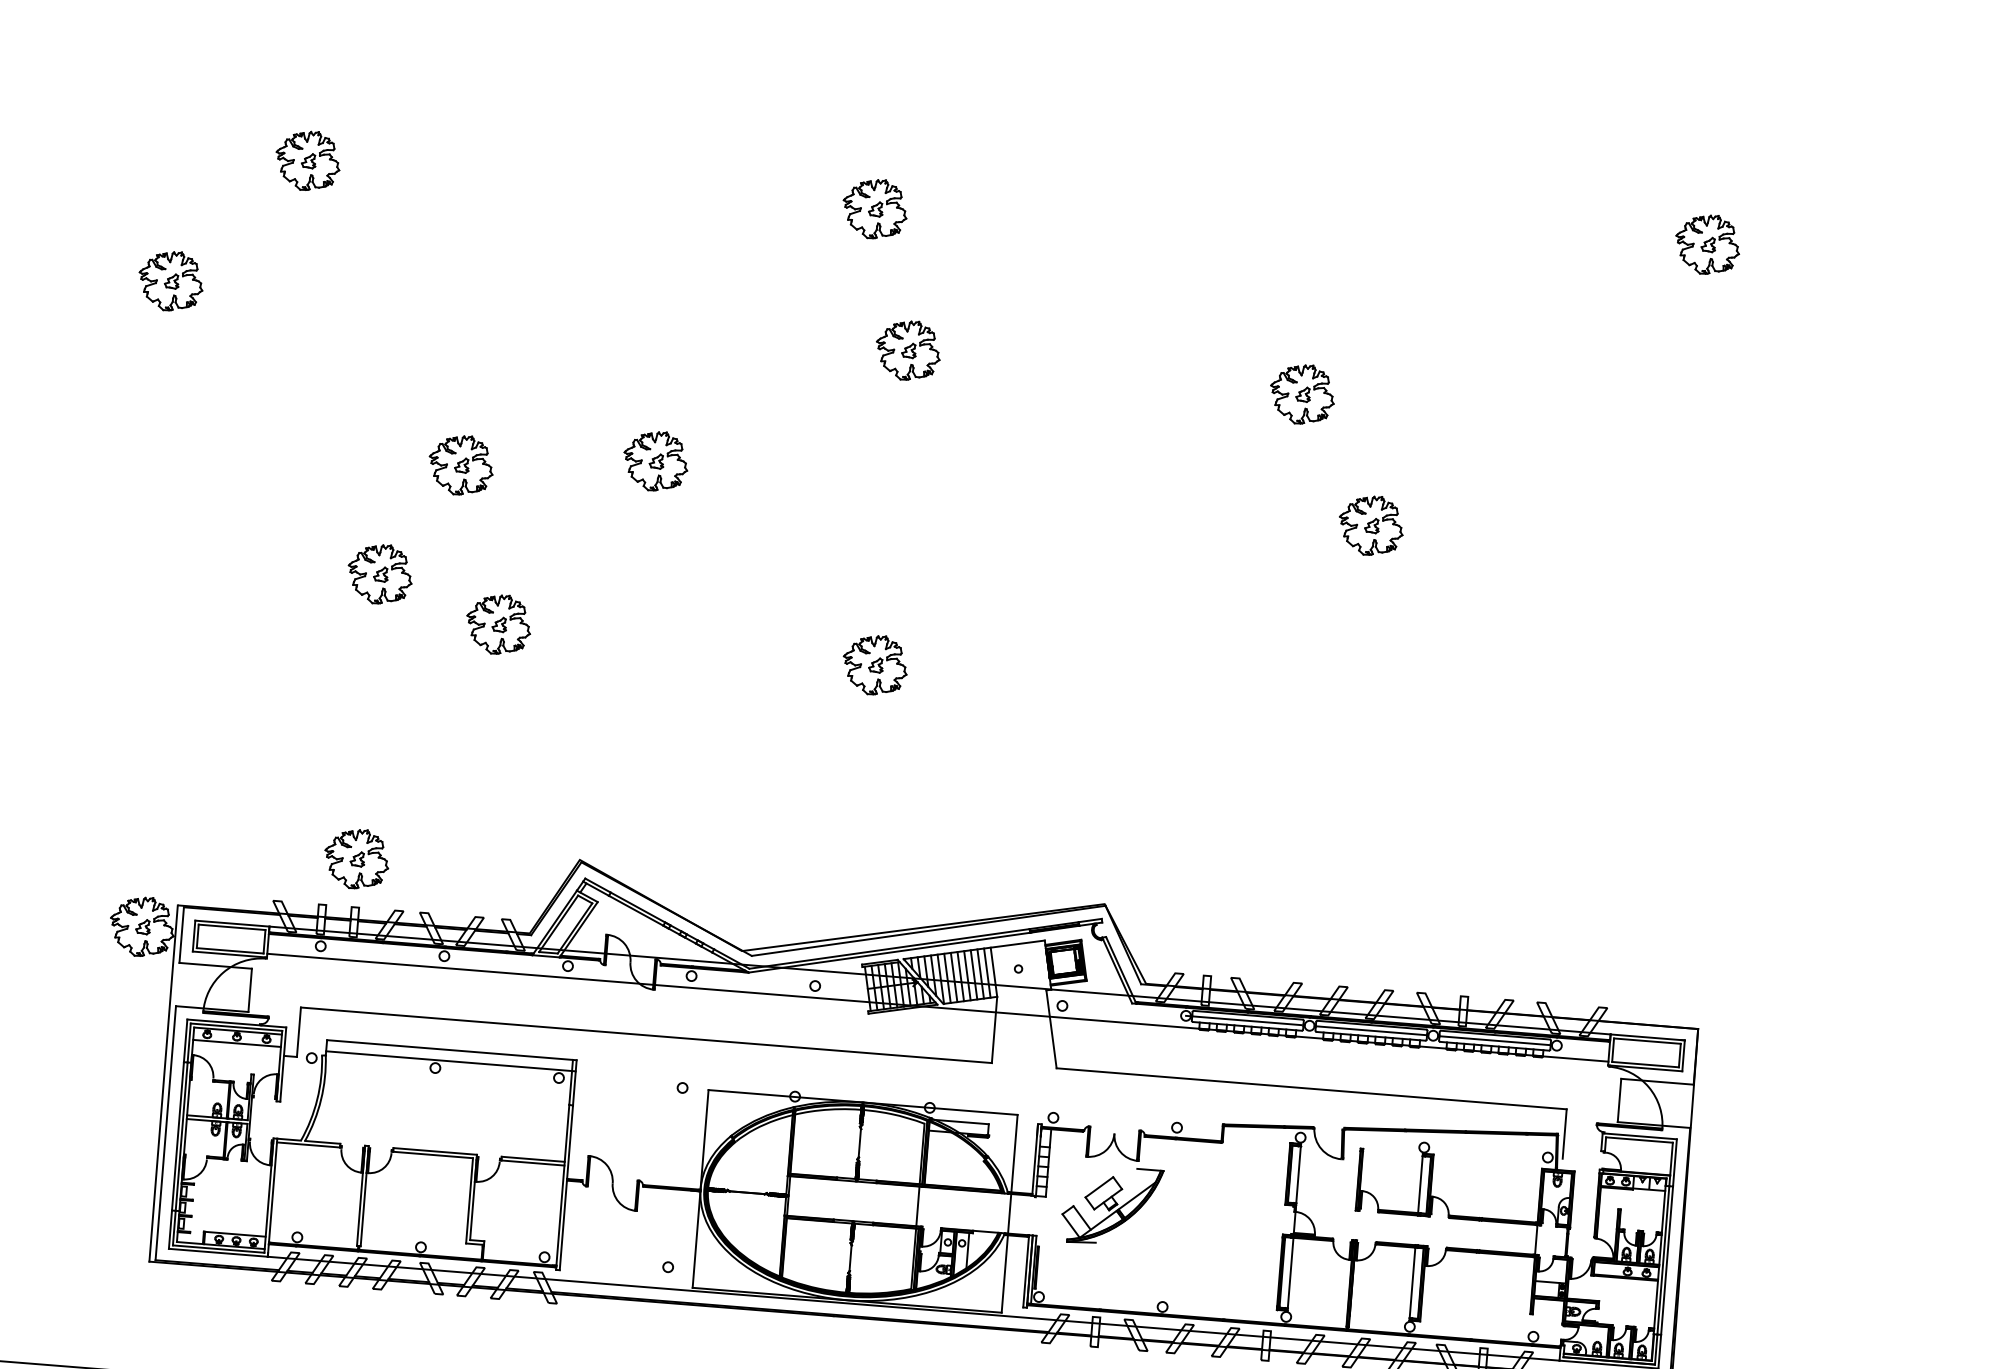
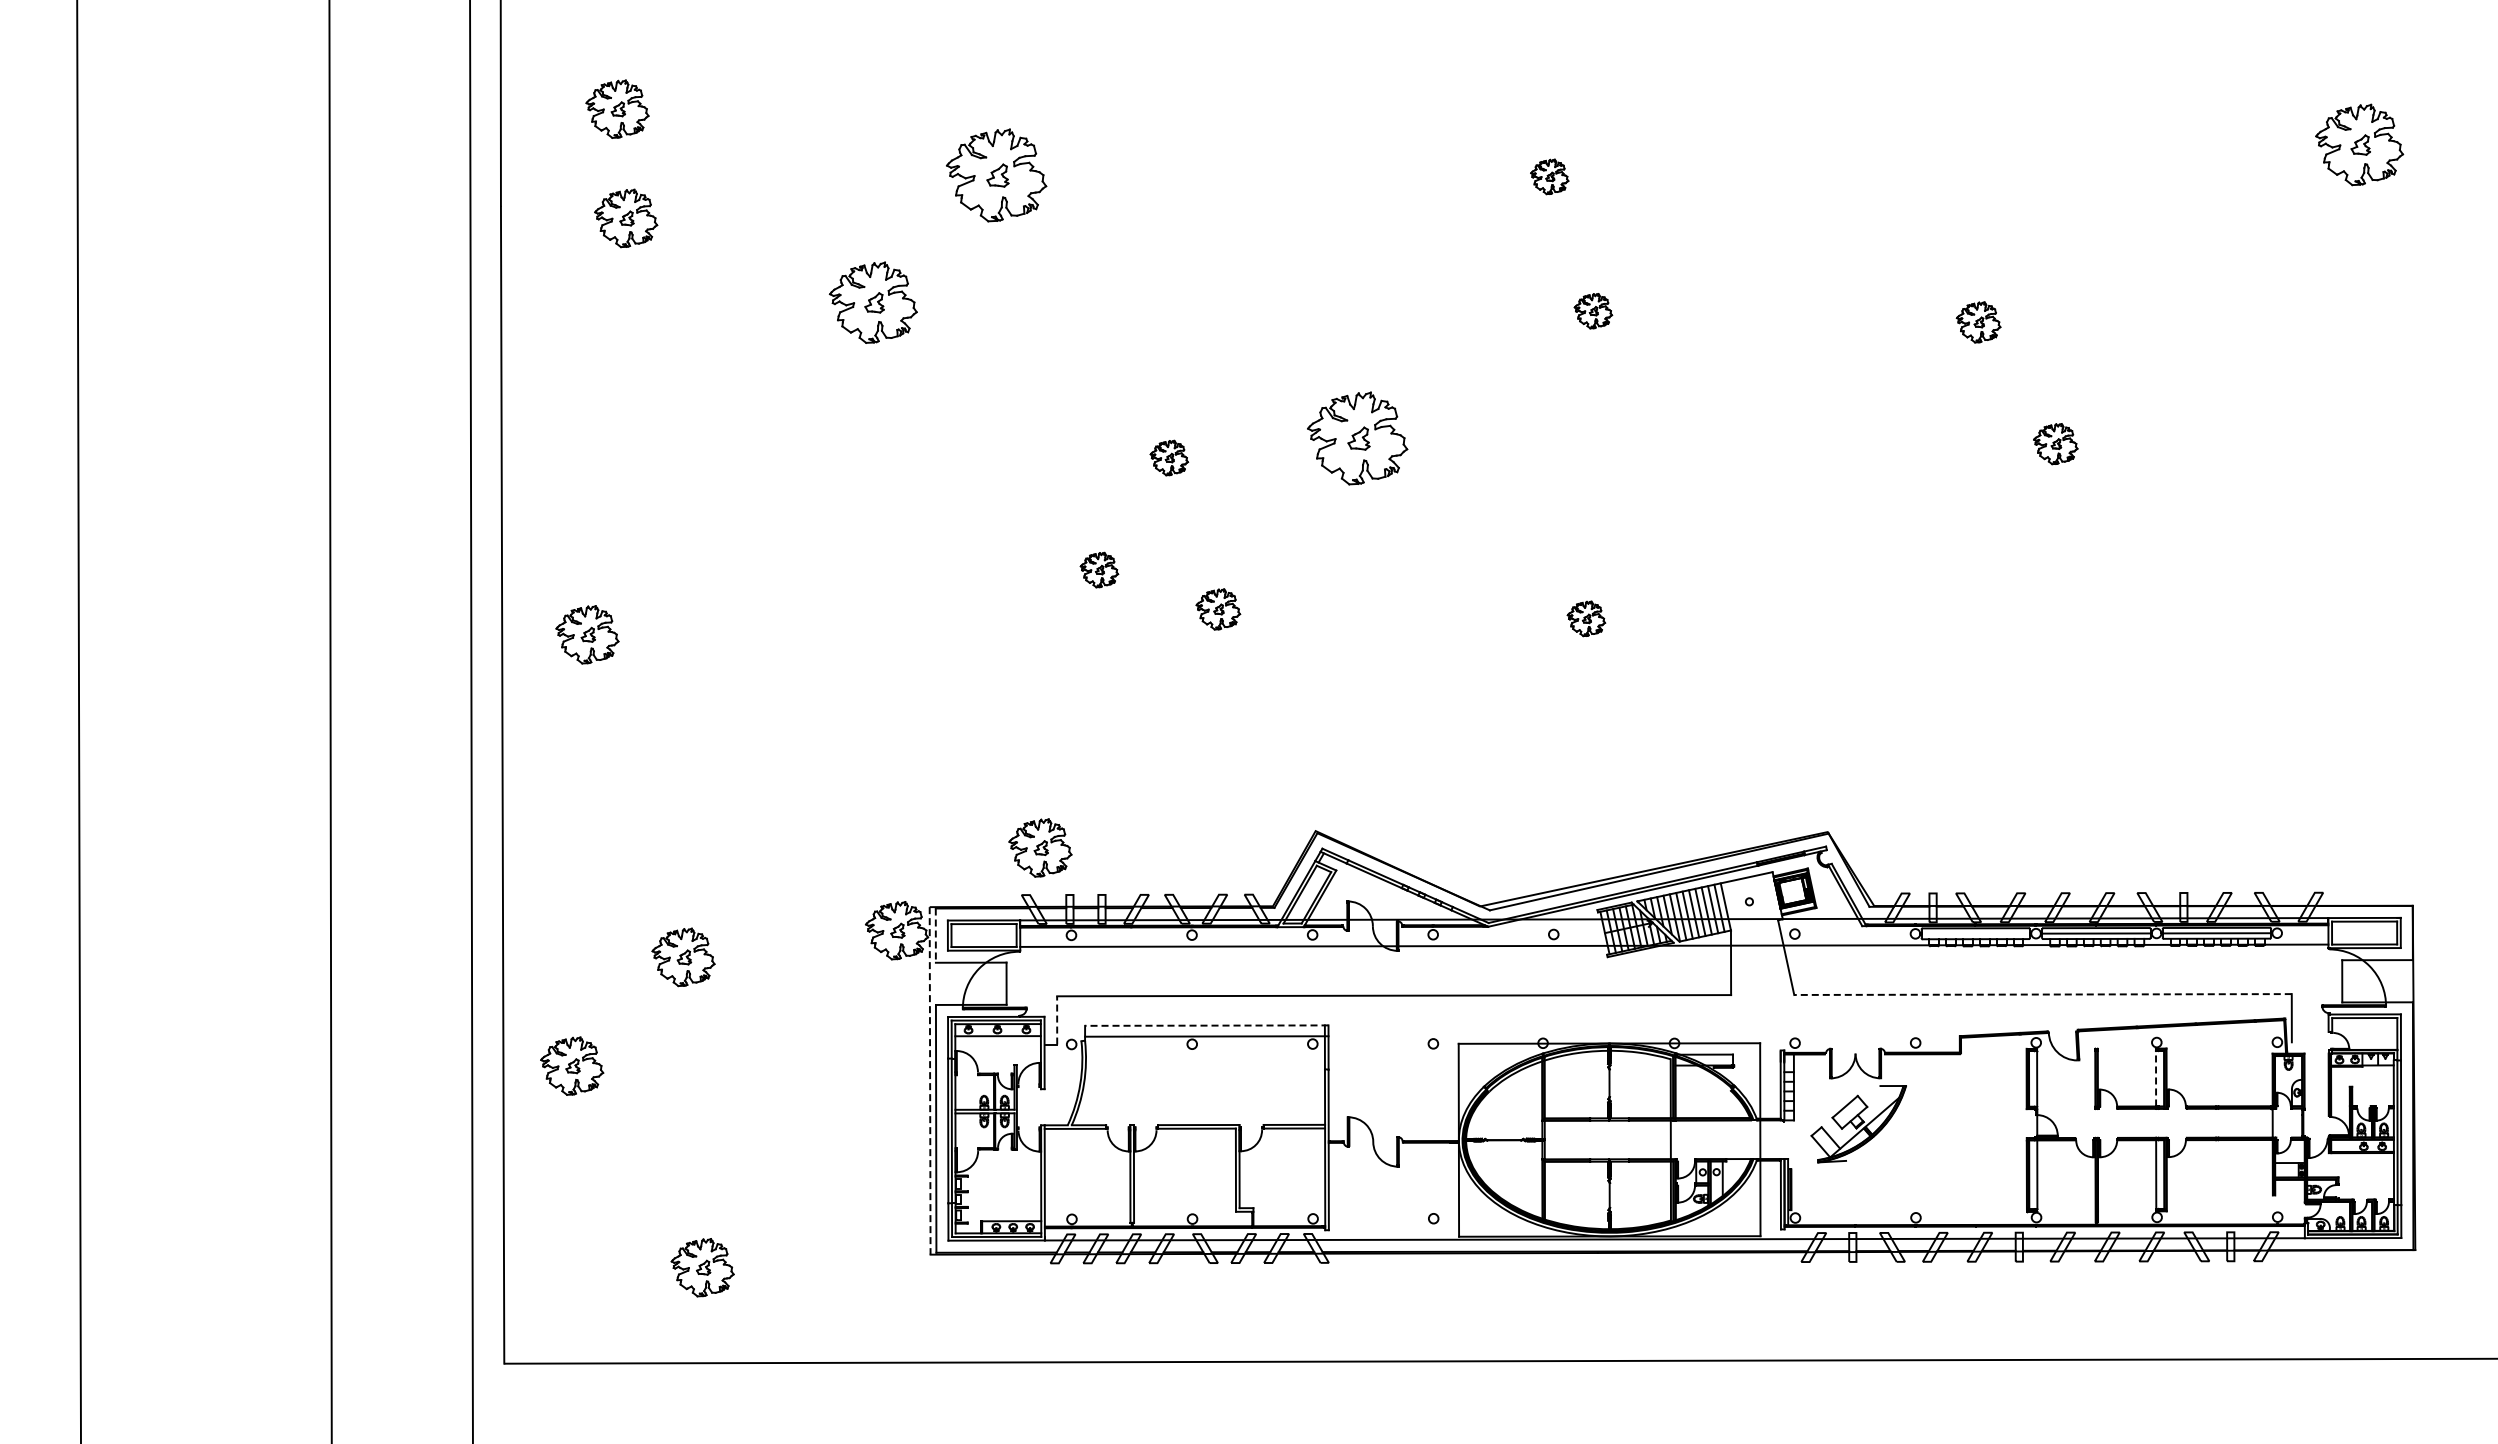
part: (308, 160) -> (996, 174), size x1.6
part: (874, 208) -> (1549, 176), size x0.6
part: (1707, 244) -> (2359, 144), size x1.4
part: (171, 280) -> (873, 302), size x1.4
part: (908, 349) -> (1593, 310), size x0.6
part: (1302, 394) -> (1978, 322), size x0.7
part: (655, 461) -> (1357, 438), size x1.6
part: (461, 464) -> (1169, 457), size x0.6
part: (1370, 525) -> (2055, 443), size x0.7
part: (380, 573) -> (1099, 569), size x0.6
part: (498, 624) -> (1218, 609), size x0.7
part: (875, 664) -> (1586, 618), size x0.6
part: (356, 858) -> (1040, 847), moved
line: (181, 935) -> (935, 936), solid -> dashed
line: (1243, 1020) -> (1971, 933), removed
line: (299, 1031) -> (1057, 1019), solid -> dashed
line: (451, 1050) -> (1206, 1025), solid -> dashed
line: (164, 1083) -> (930, 1080), solid -> dashed
line: (1312, 1088) -> (2043, 994), solid -> dashed
line: (1420, 1184) -> (2156, 1078), solid -> dashed

